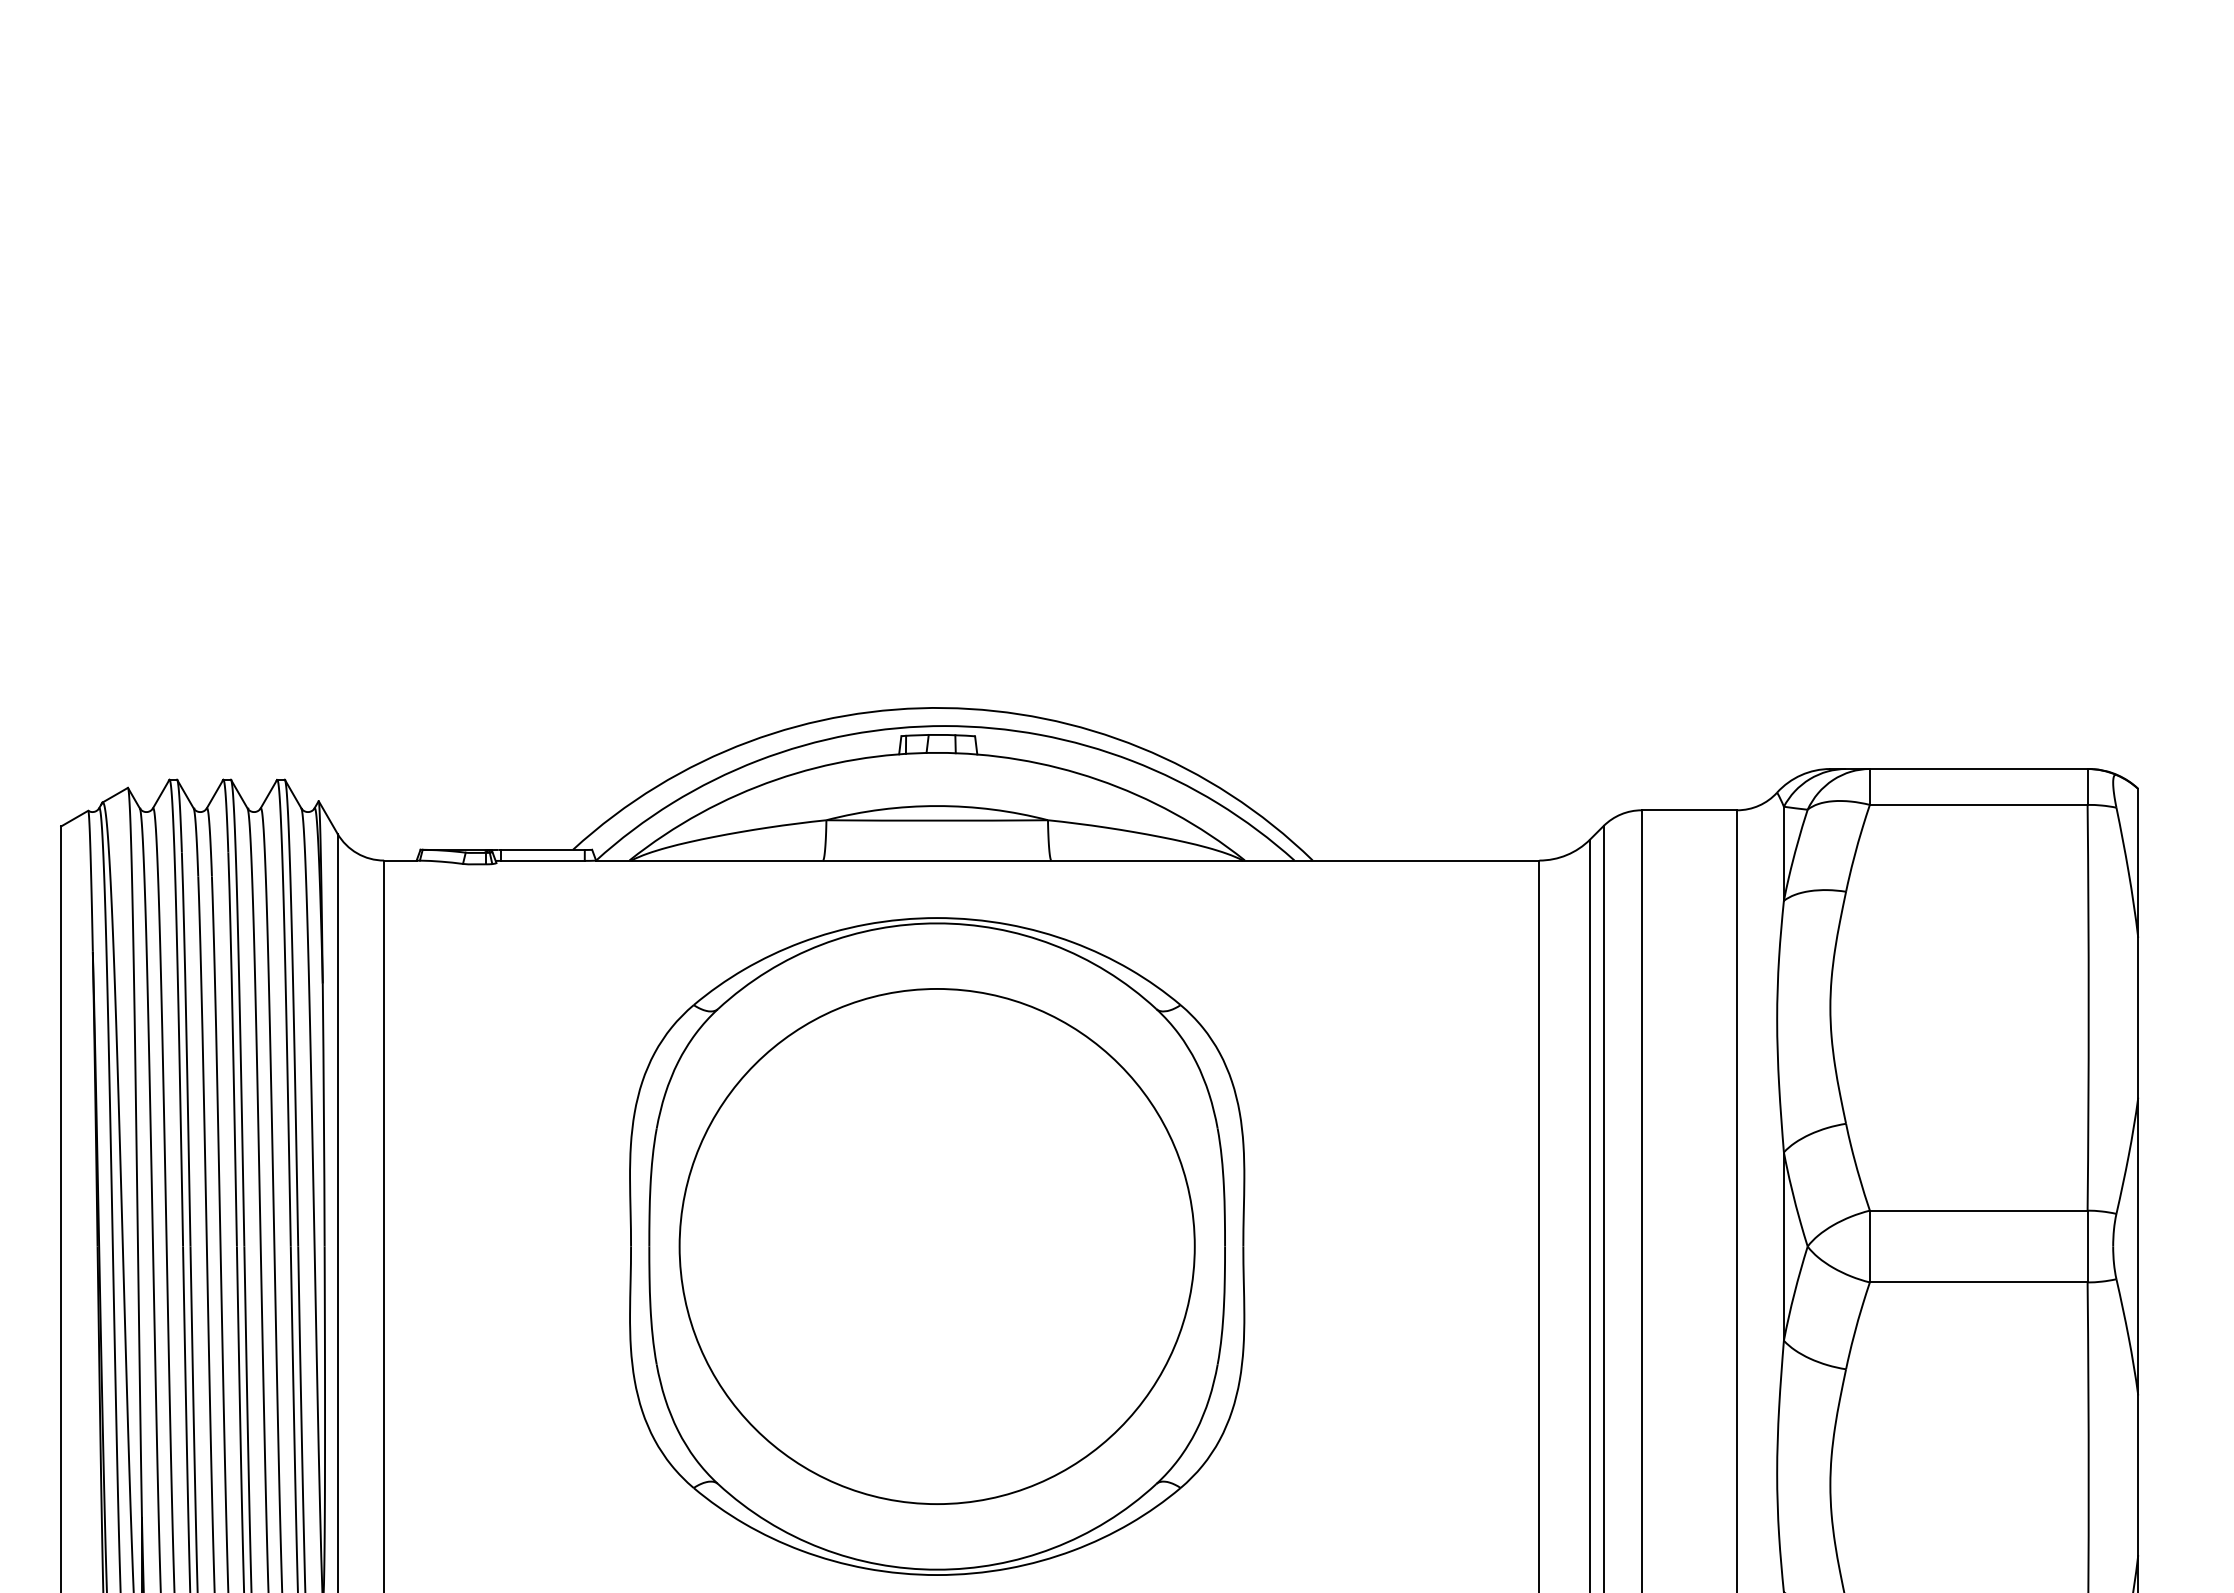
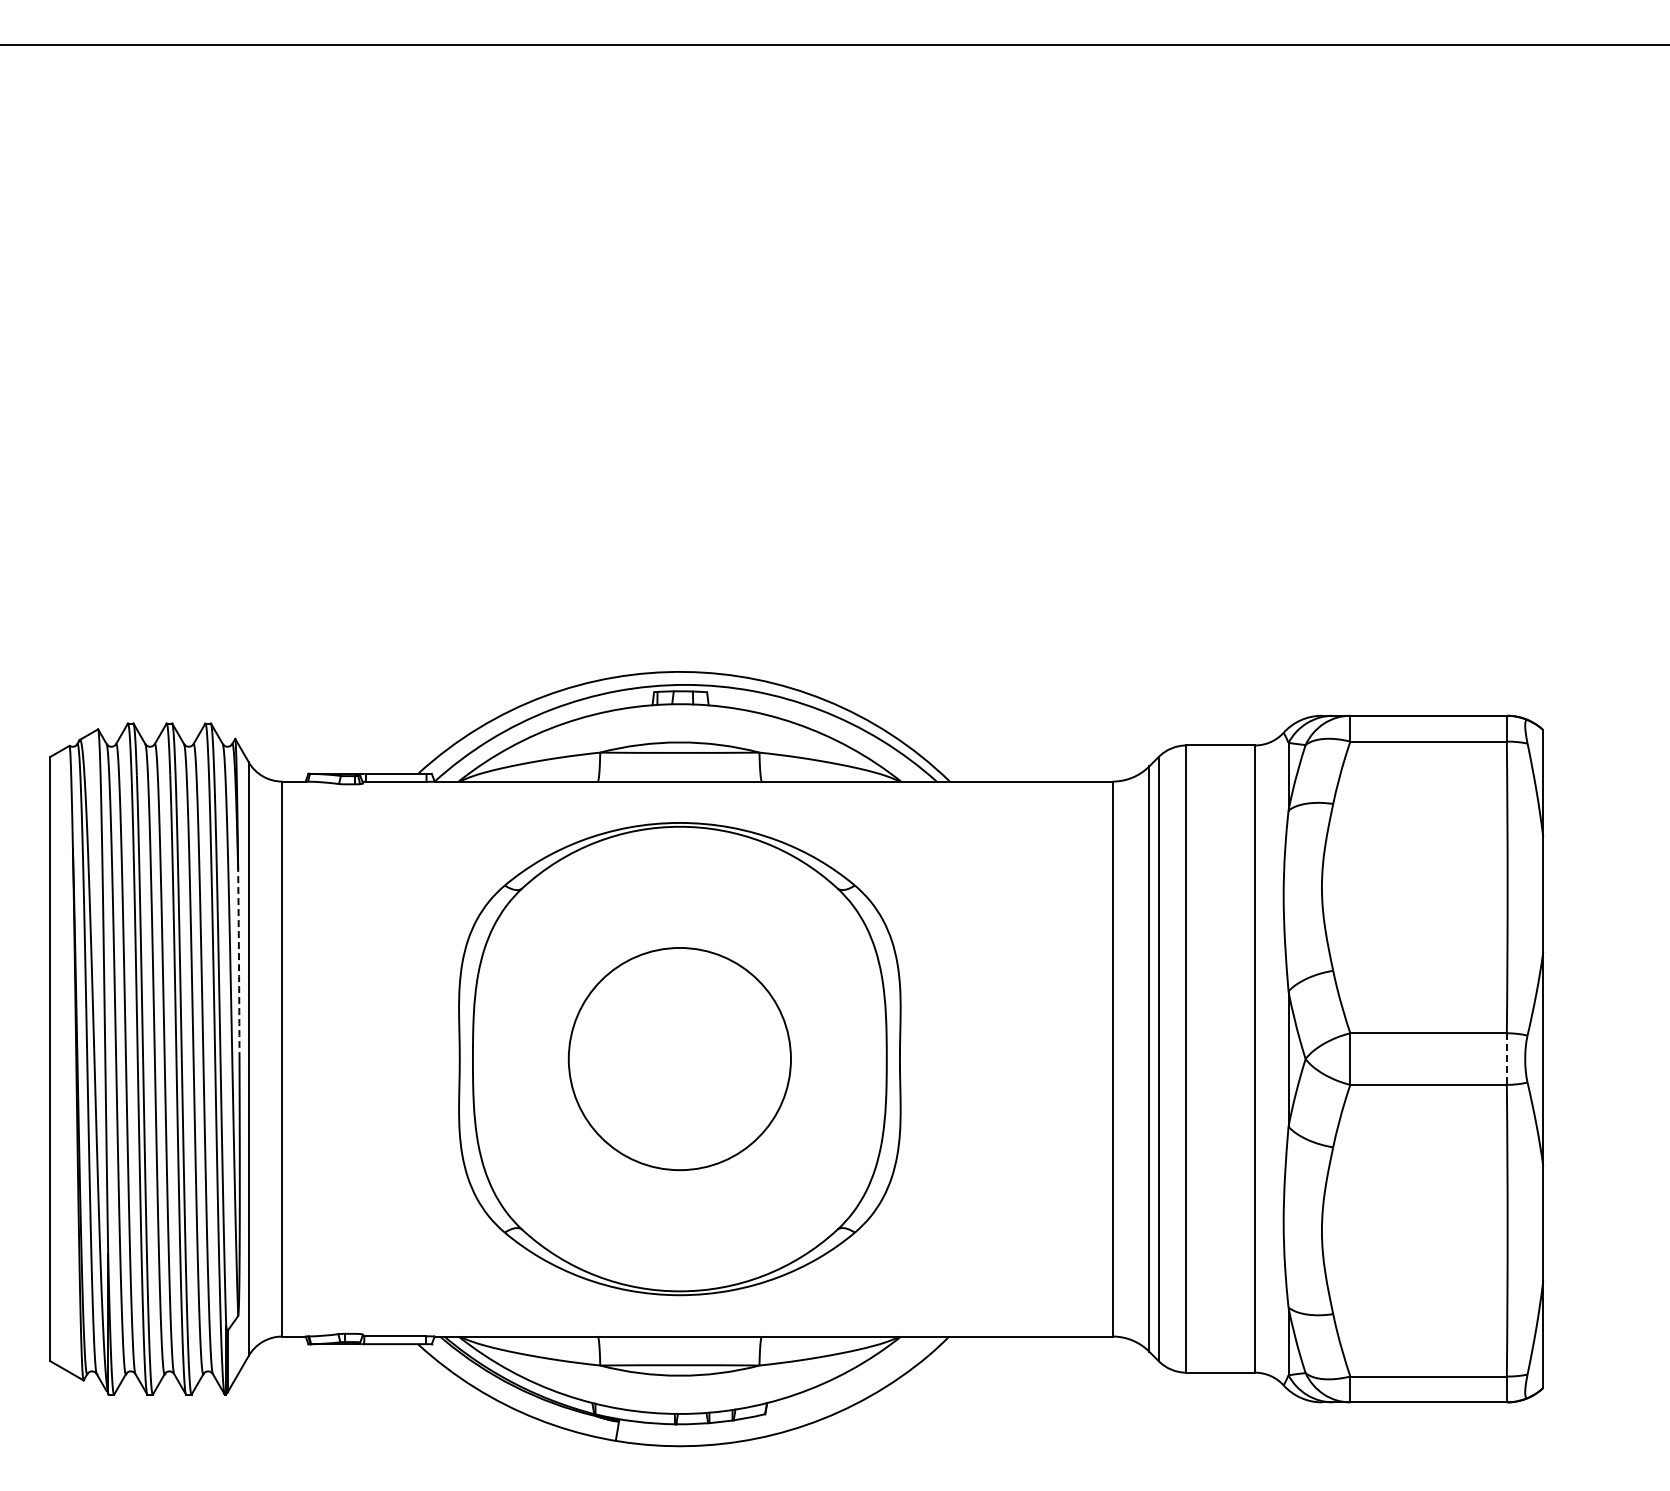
arc: (324, 1114) -> (239, 964), solid -> dashed
circle: (936, 1245) -> (679, 1058), size x0.6
line: (2087, 1247) -> (1506, 1059), solid -> dashed

